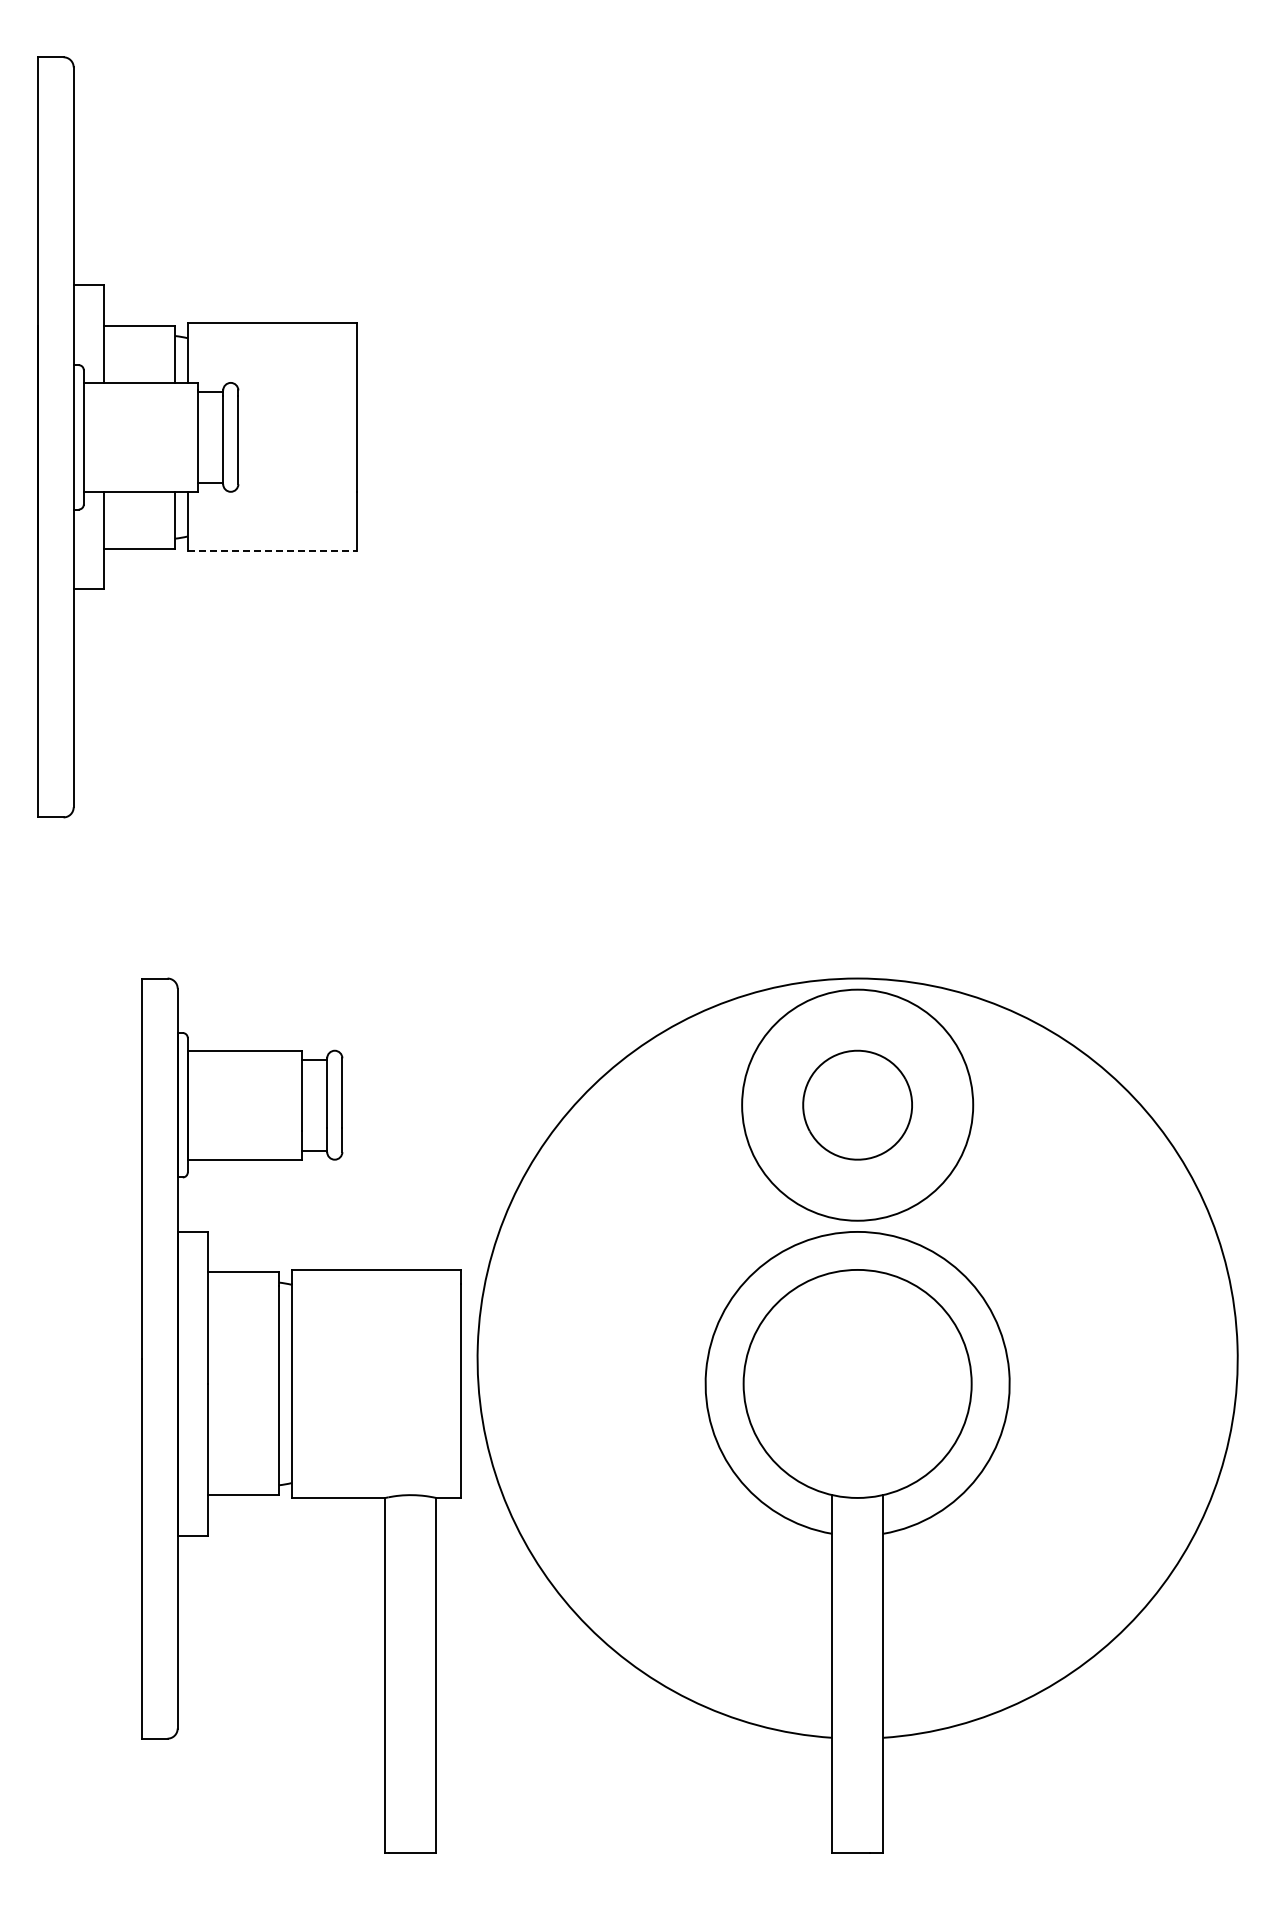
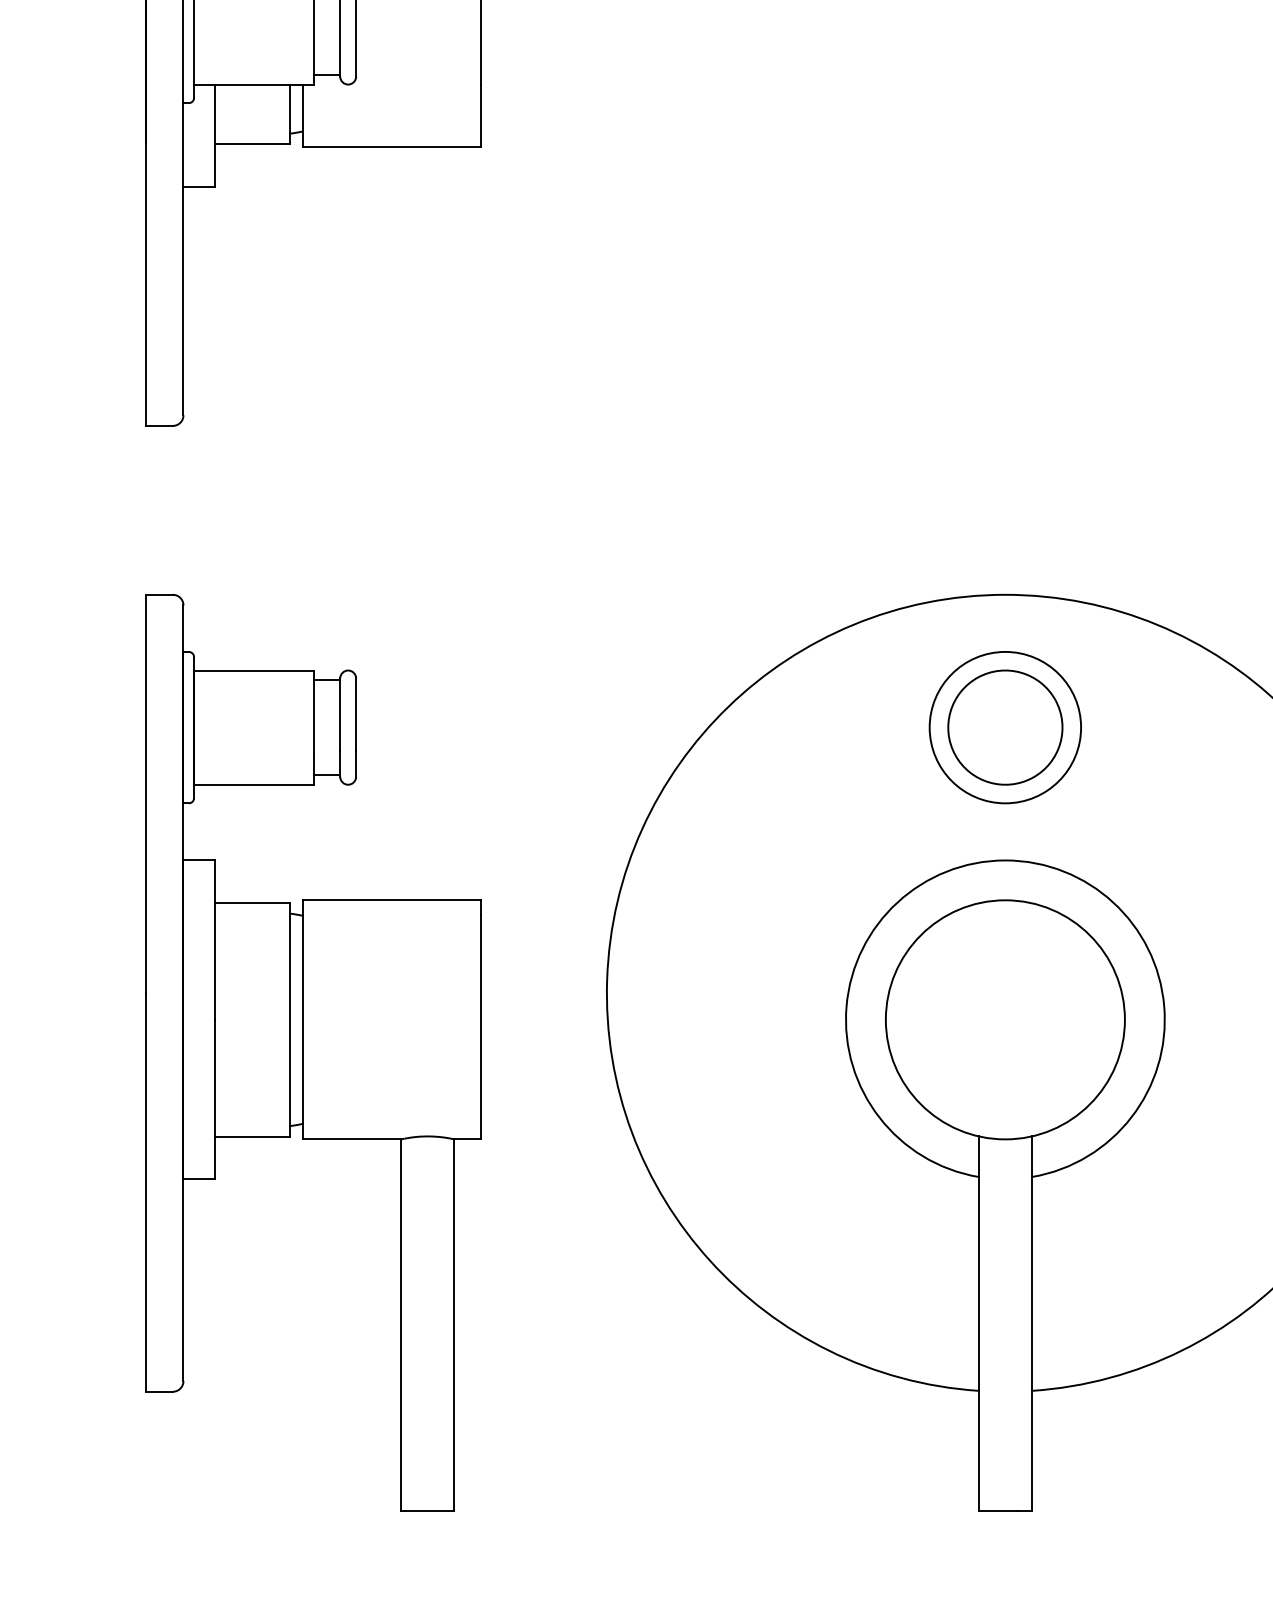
line: (272, 551) -> (391, 147), dashed -> solid
circle: (857, 1105) -> (1005, 727), size x0.62
part: (301, 1415) -> (313, 1052), moved

